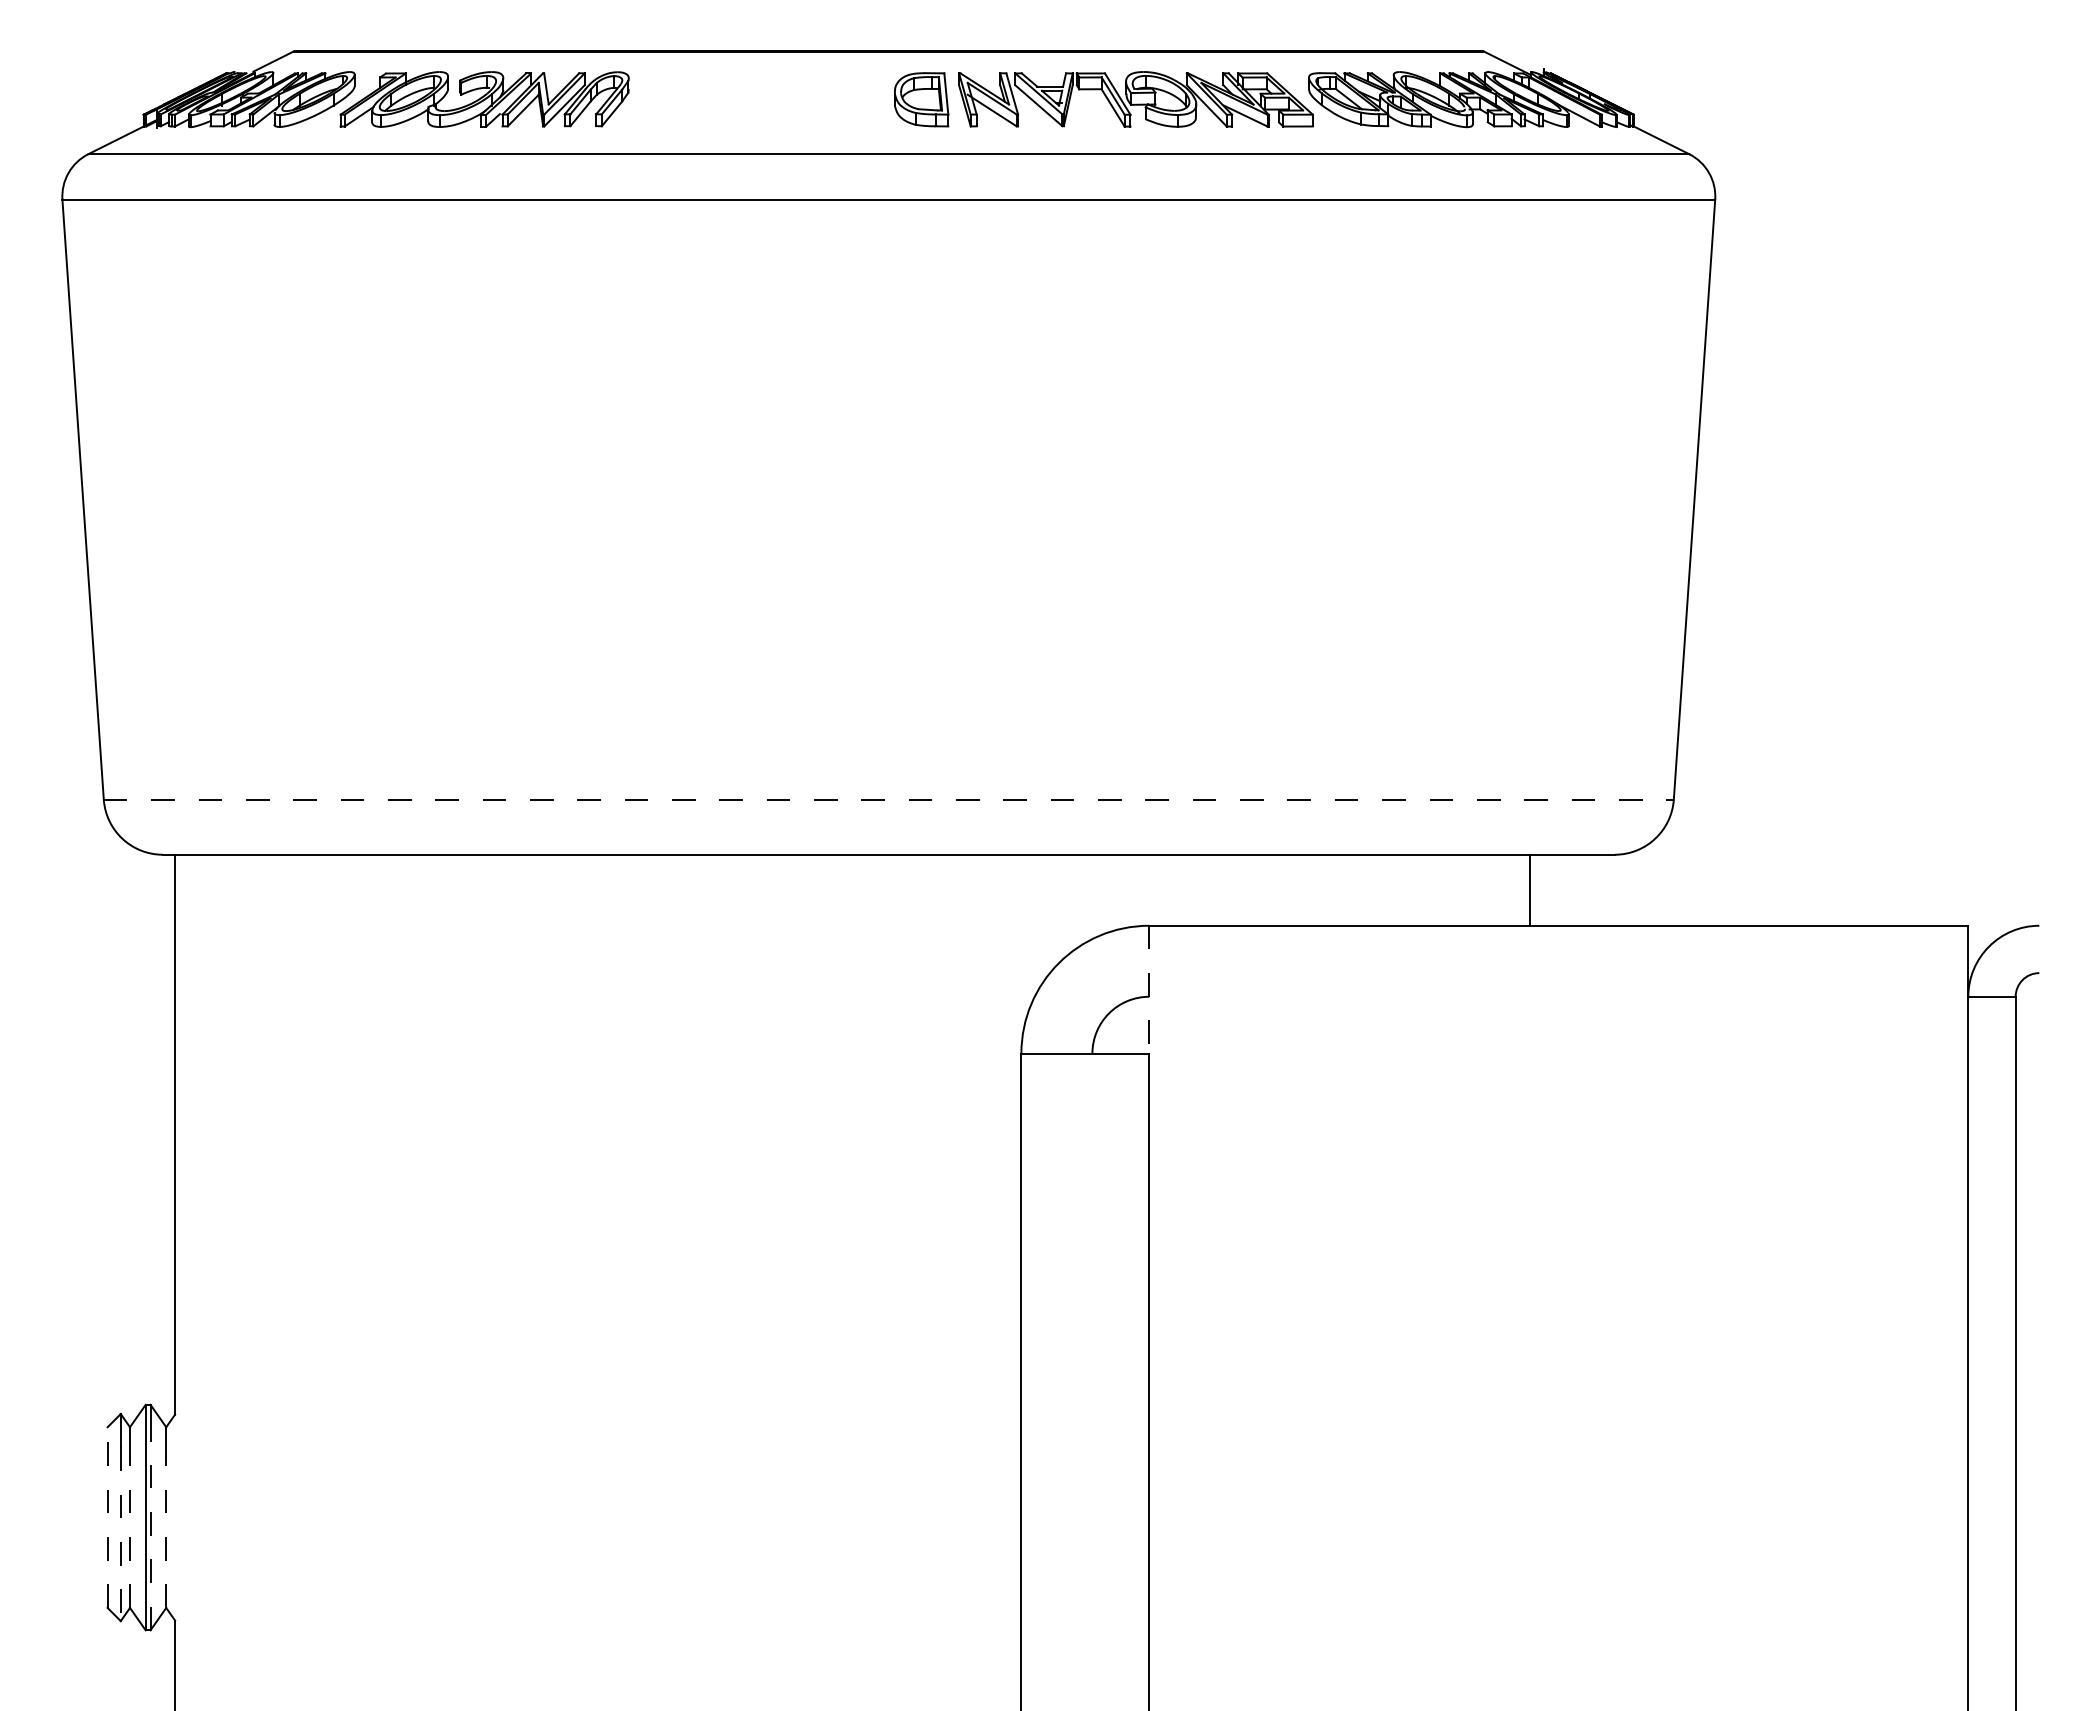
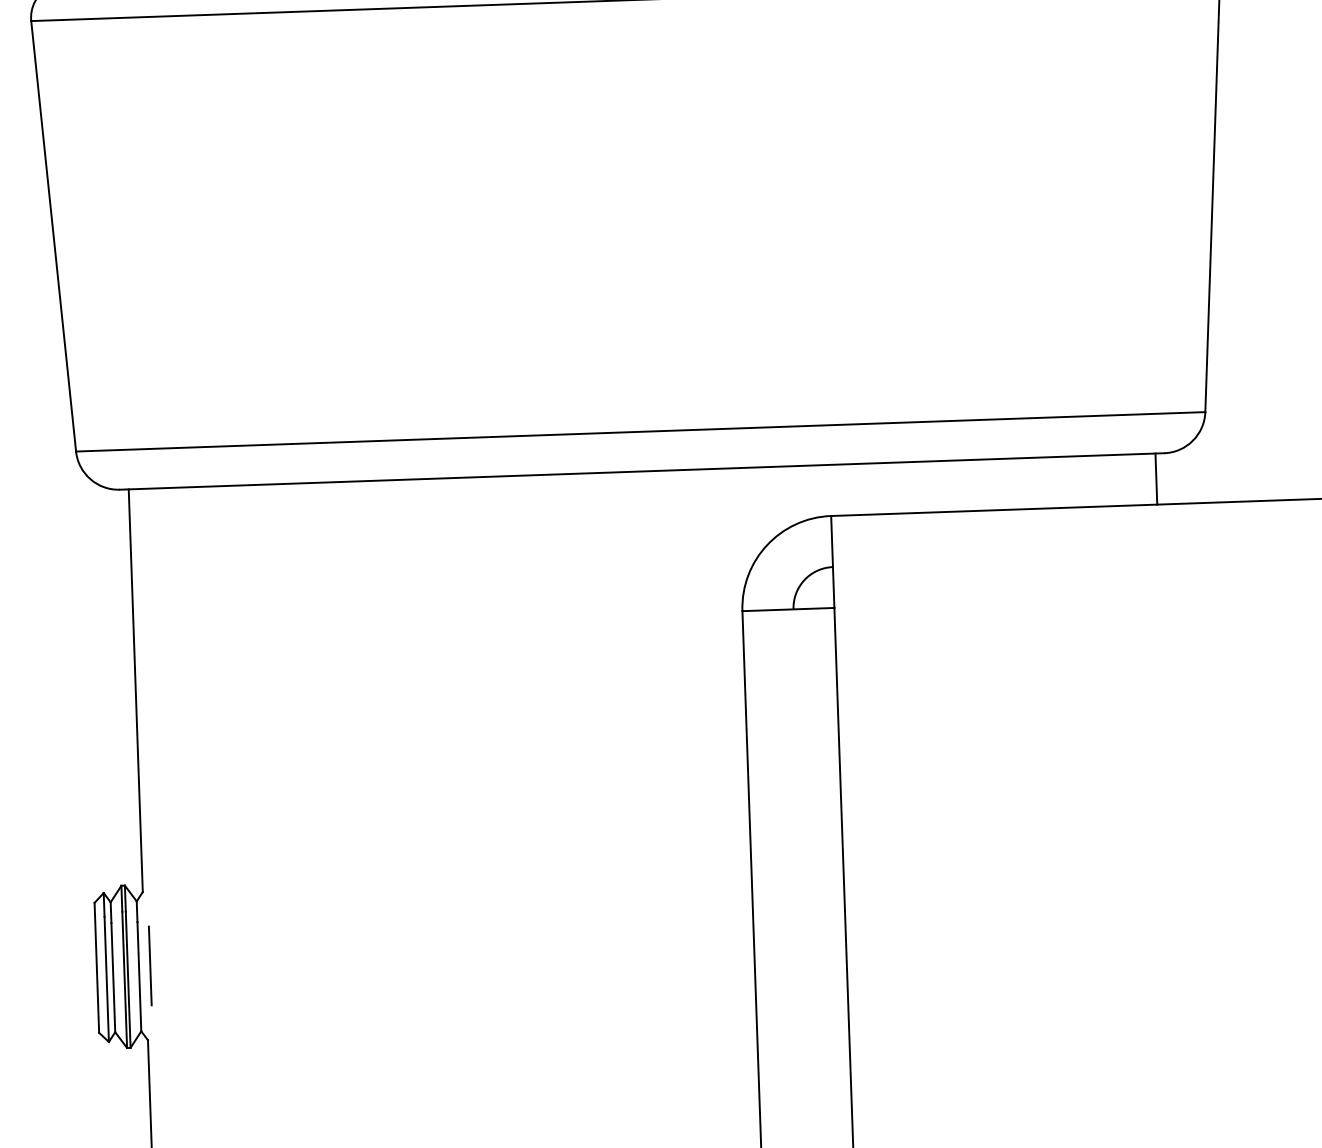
line: (889, 799) -> (641, 431), dashed -> solid
line: (1529, 889) -> (1156, 478), moved
line: (1149, 989) -> (832, 561), dashed -> solid
line: (107, 1517) -> (96, 967), dashed -> solid
line: (181, 1517) -> (149, 965), added
line: (130, 1532) -> (113, 977), dashed -> solid
line: (166, 1532) -> (139, 977), dashed -> solid
line: (120, 1534) -> (106, 979), dashed -> solid
line: (150, 1535) -> (128, 979), dashed -> solid

